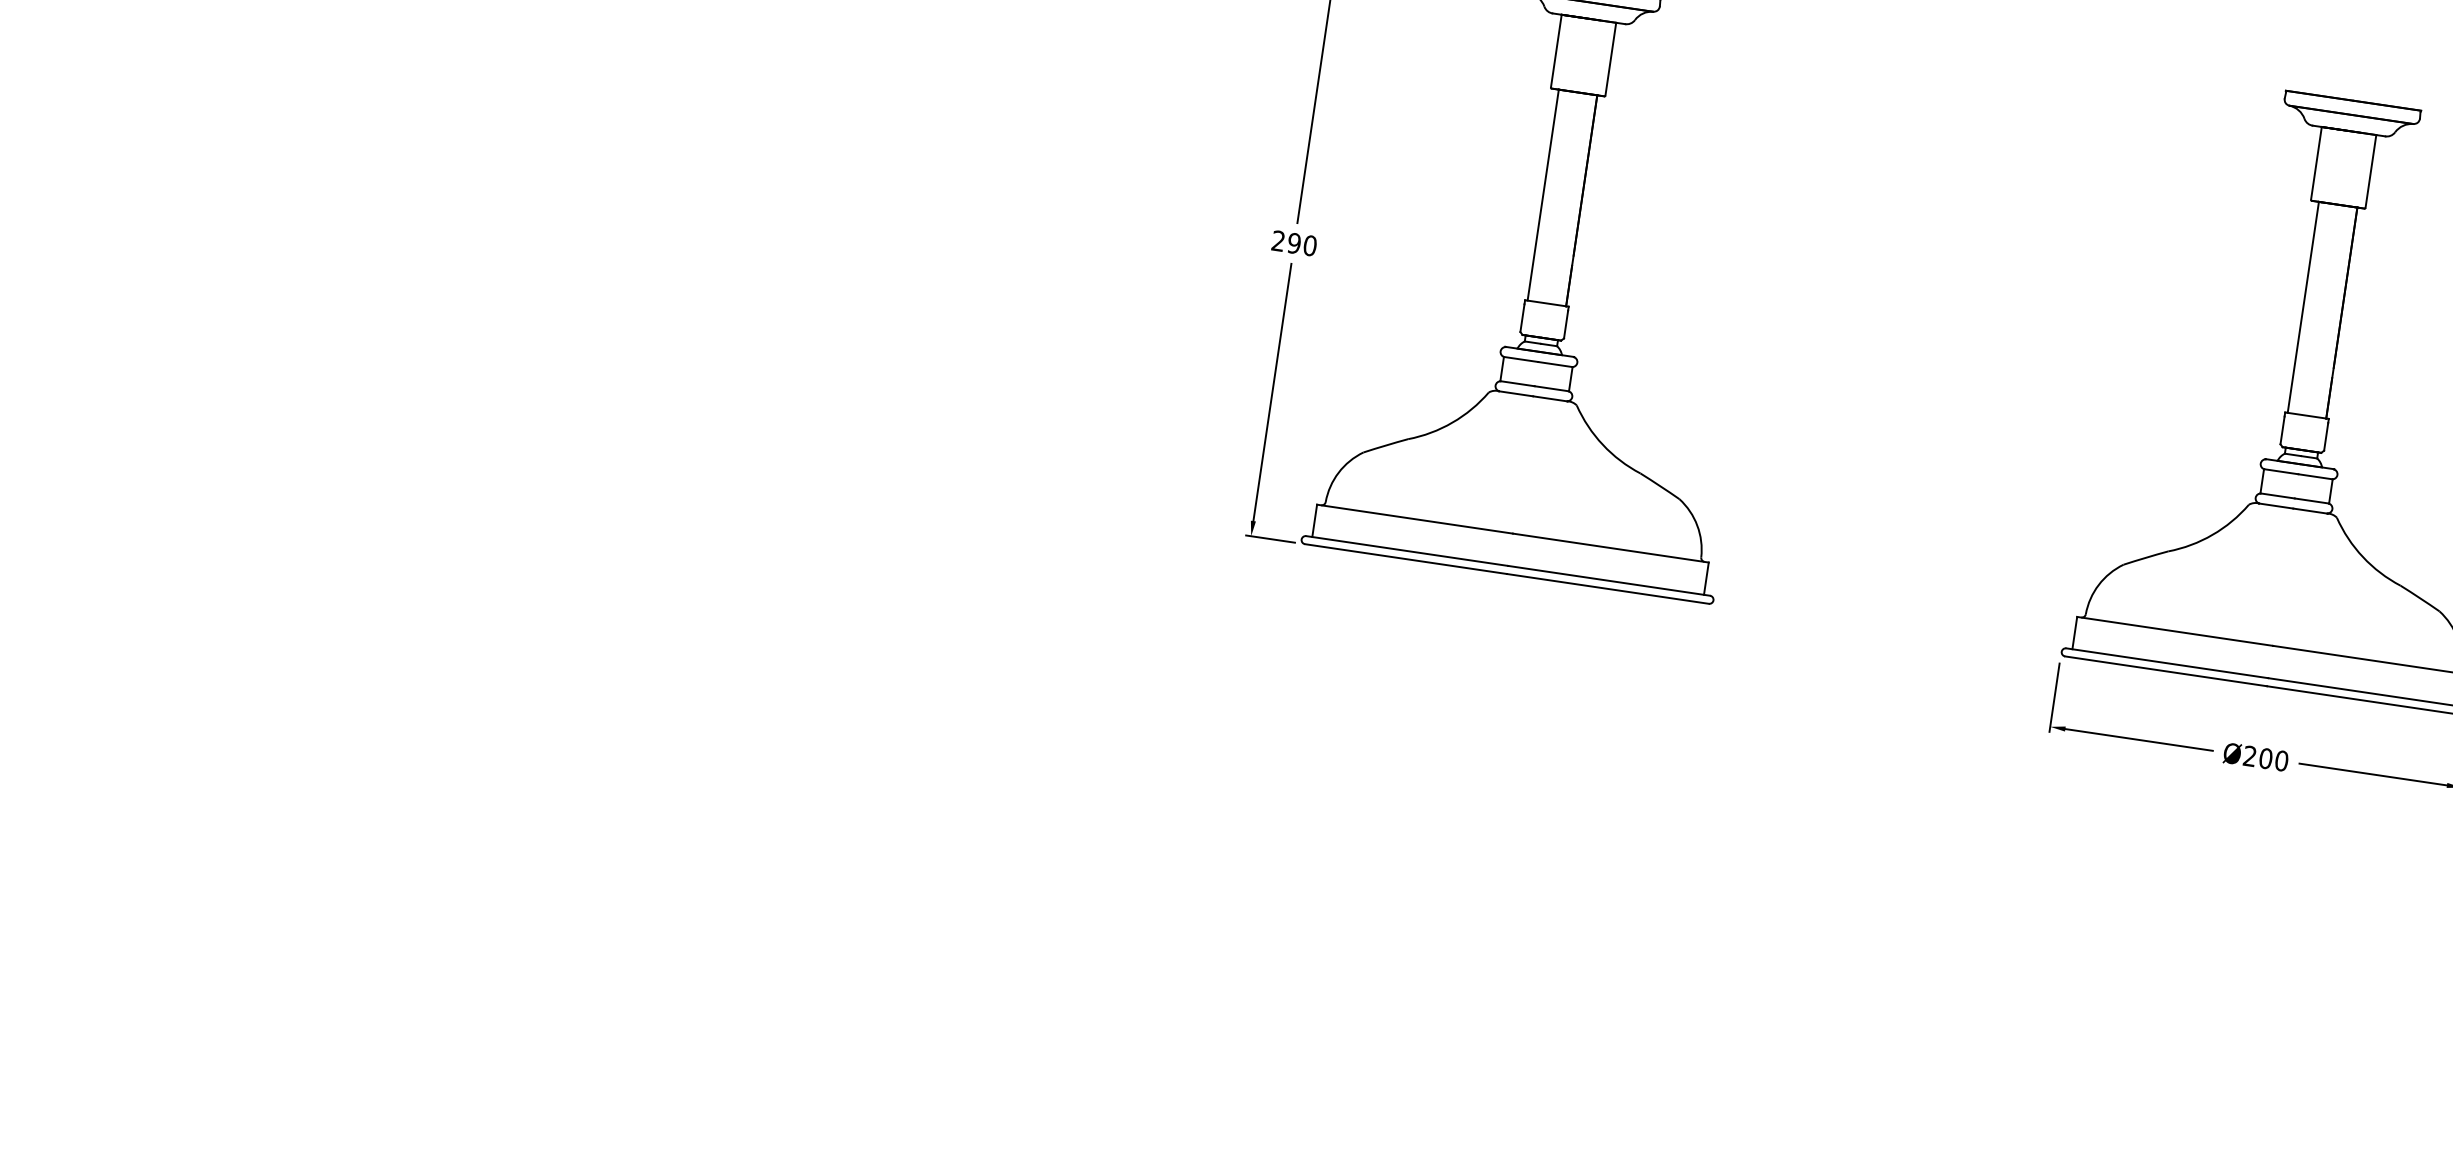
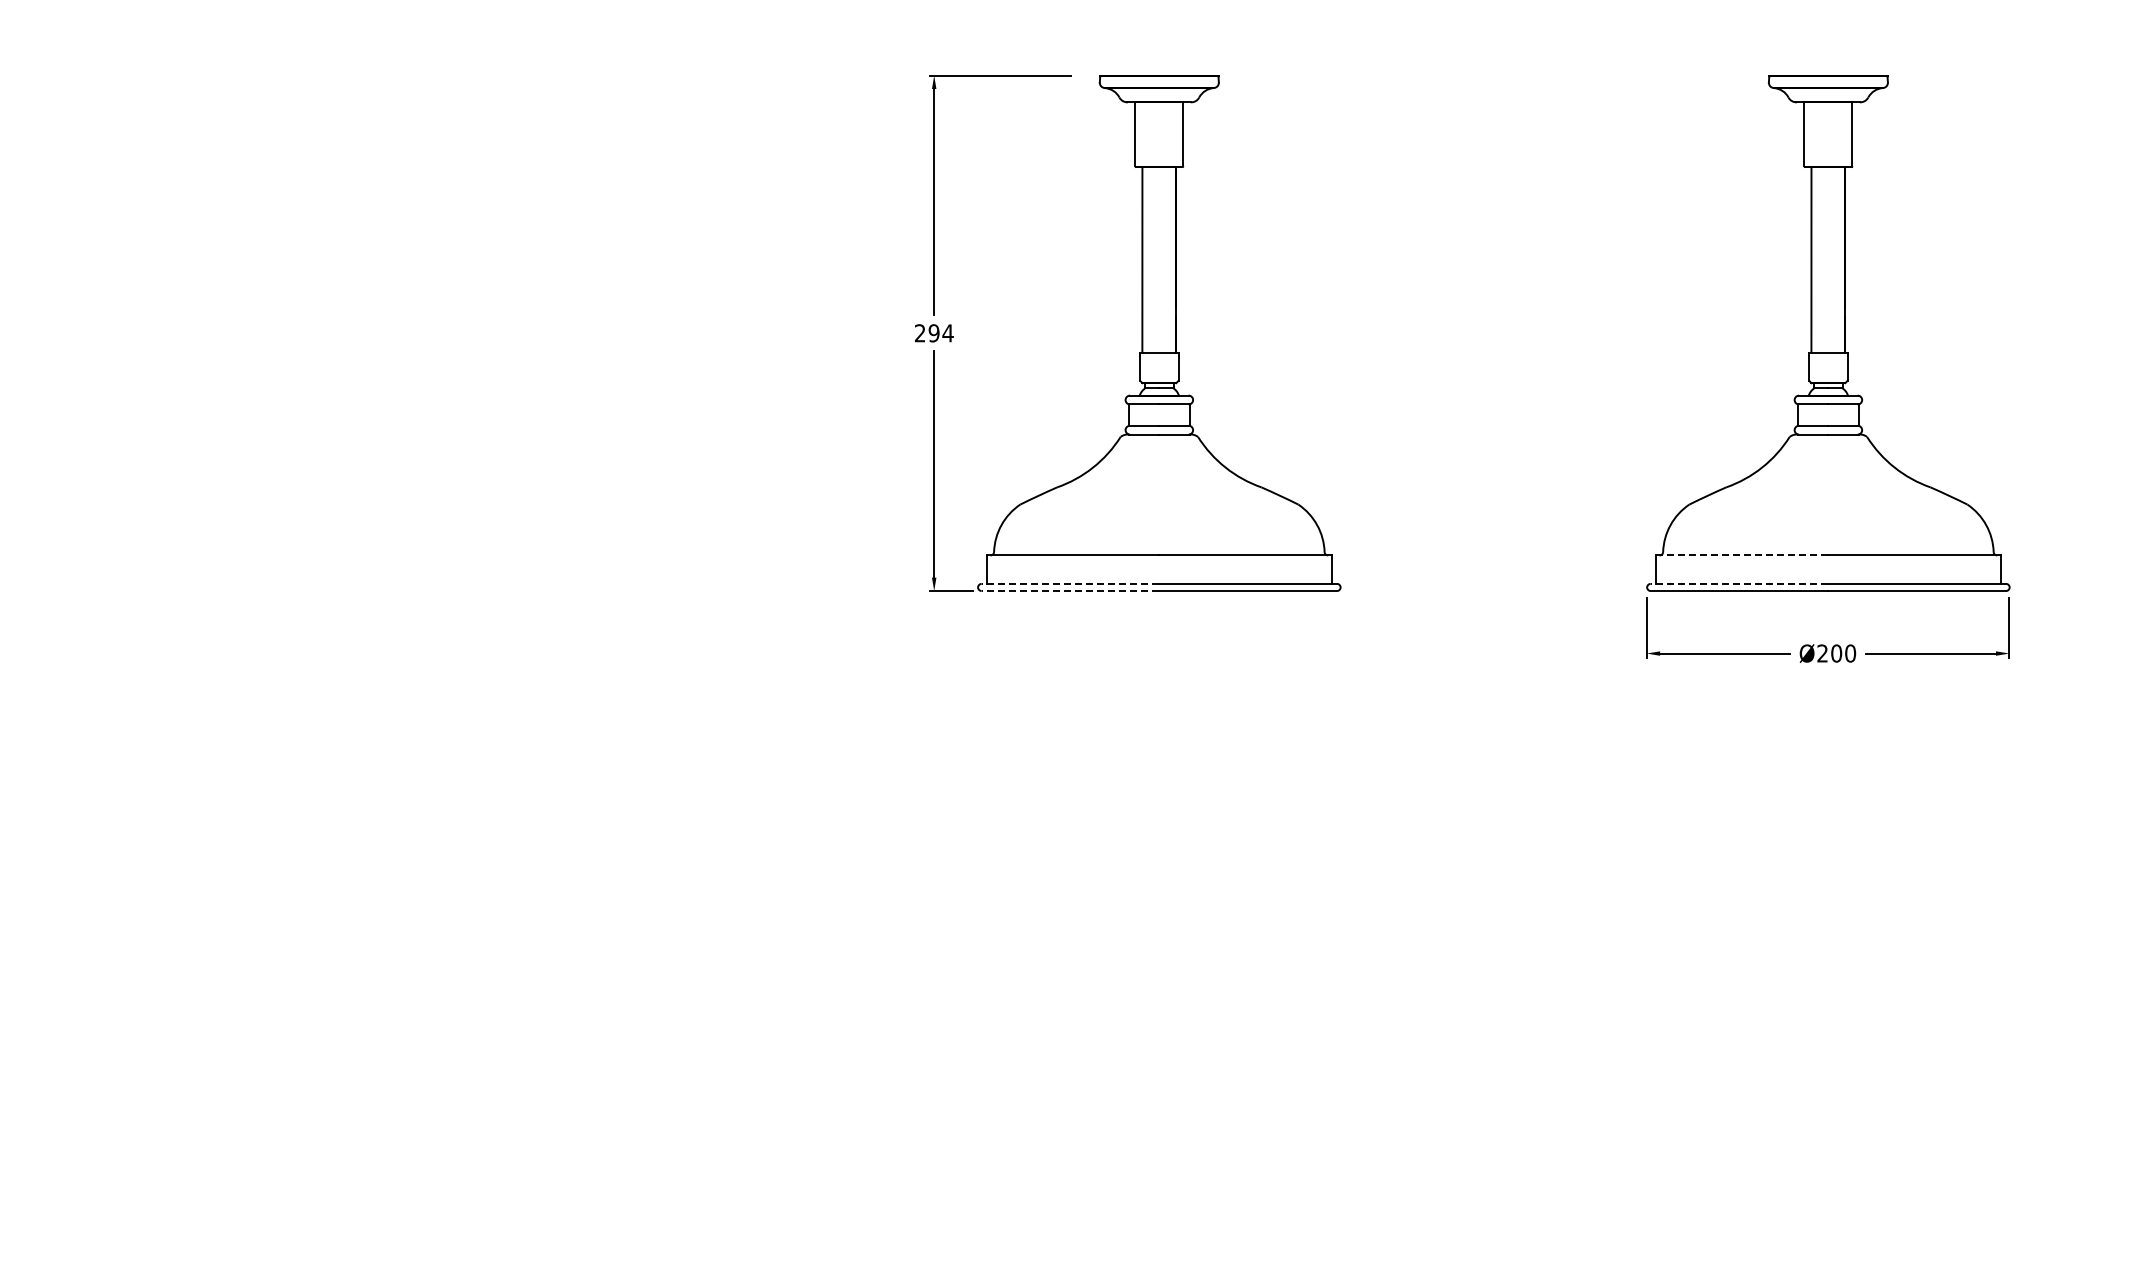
text: (1309, 245) -> (947, 333), 290 -> 294
line: (1407, 550) -> (1070, 583), solid -> dashed
line: (1405, 559) -> (1070, 591), solid -> dashed
line: (2174, 631) -> (1741, 555), solid -> dashed
line: (2167, 662) -> (1739, 583), solid -> dashed

